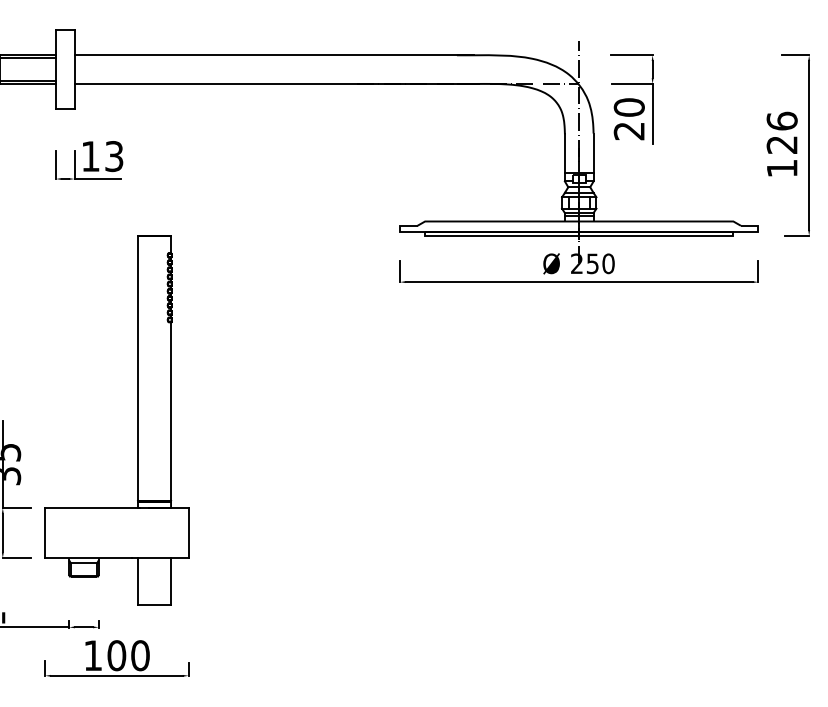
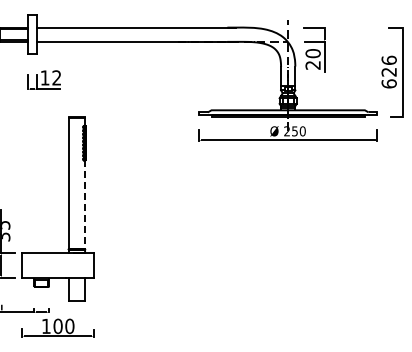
text: (113, 155) -> (56, 77), 13 -> 12
text: (780, 167) -> (388, 83), 126 -> 626
line: (171, 410) -> (85, 204), solid -> dashed

